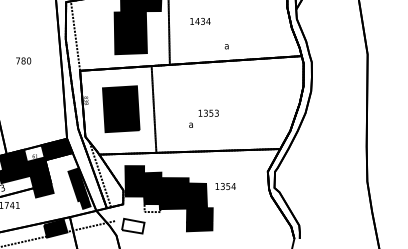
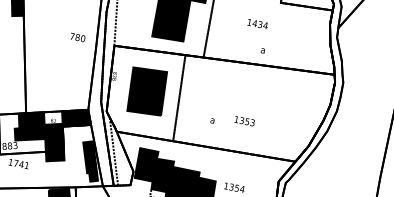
text: (200, 20) -> (258, 23), moved
text: (23, 60) -> (77, 37), moved
text: (208, 112) -> (244, 120), moved

